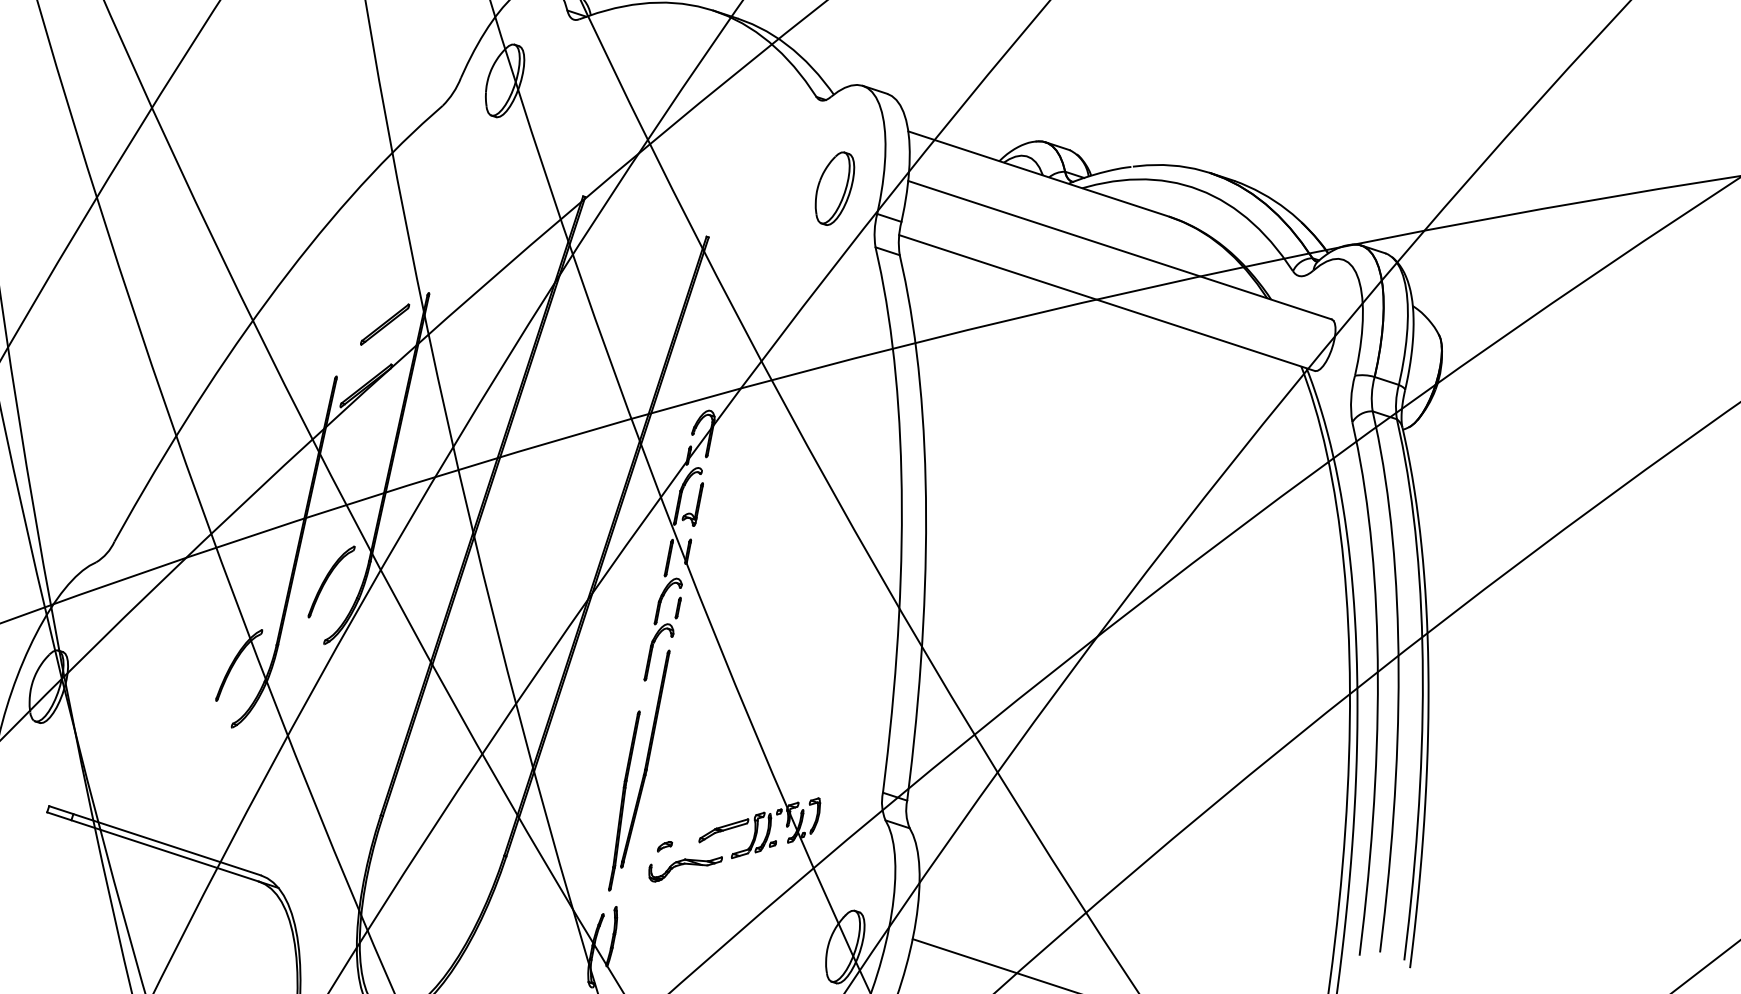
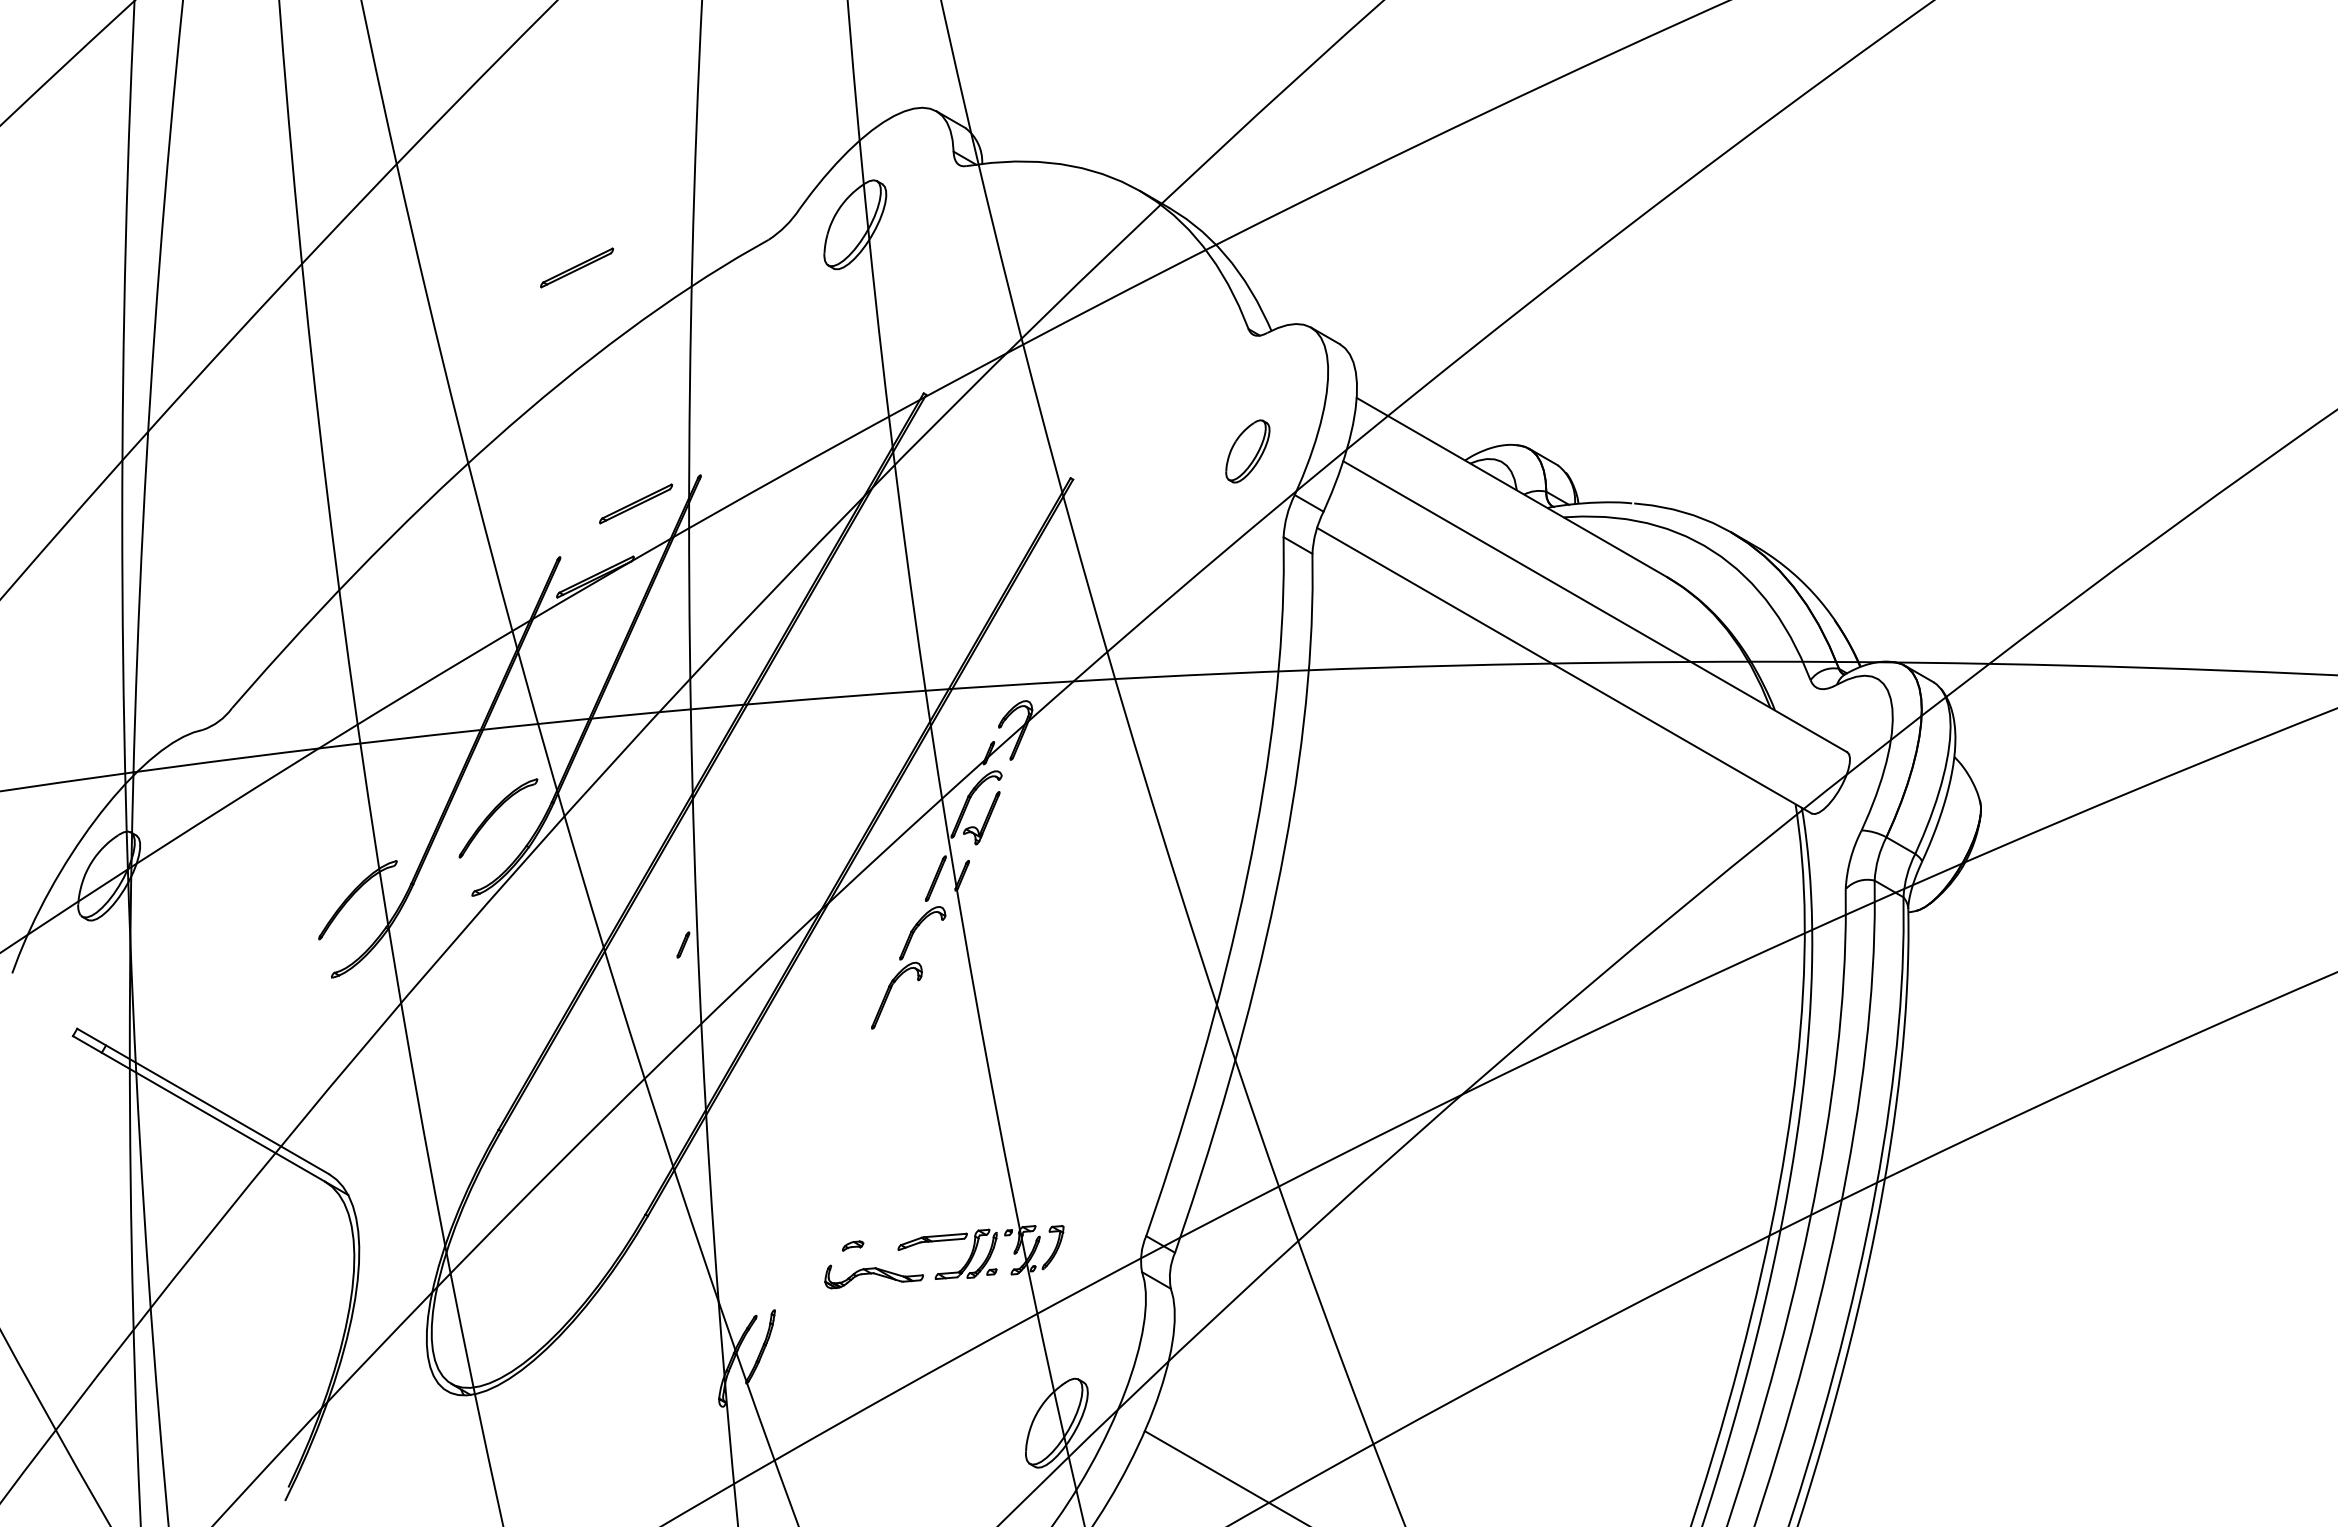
part: (303, 156) -> (576, 267), added
part: (834, 188) -> (1247, 451), size x0.7
part: (678, 607) -> (683, 944), moved
part: (643, 771) -> (846, 1144), removed

